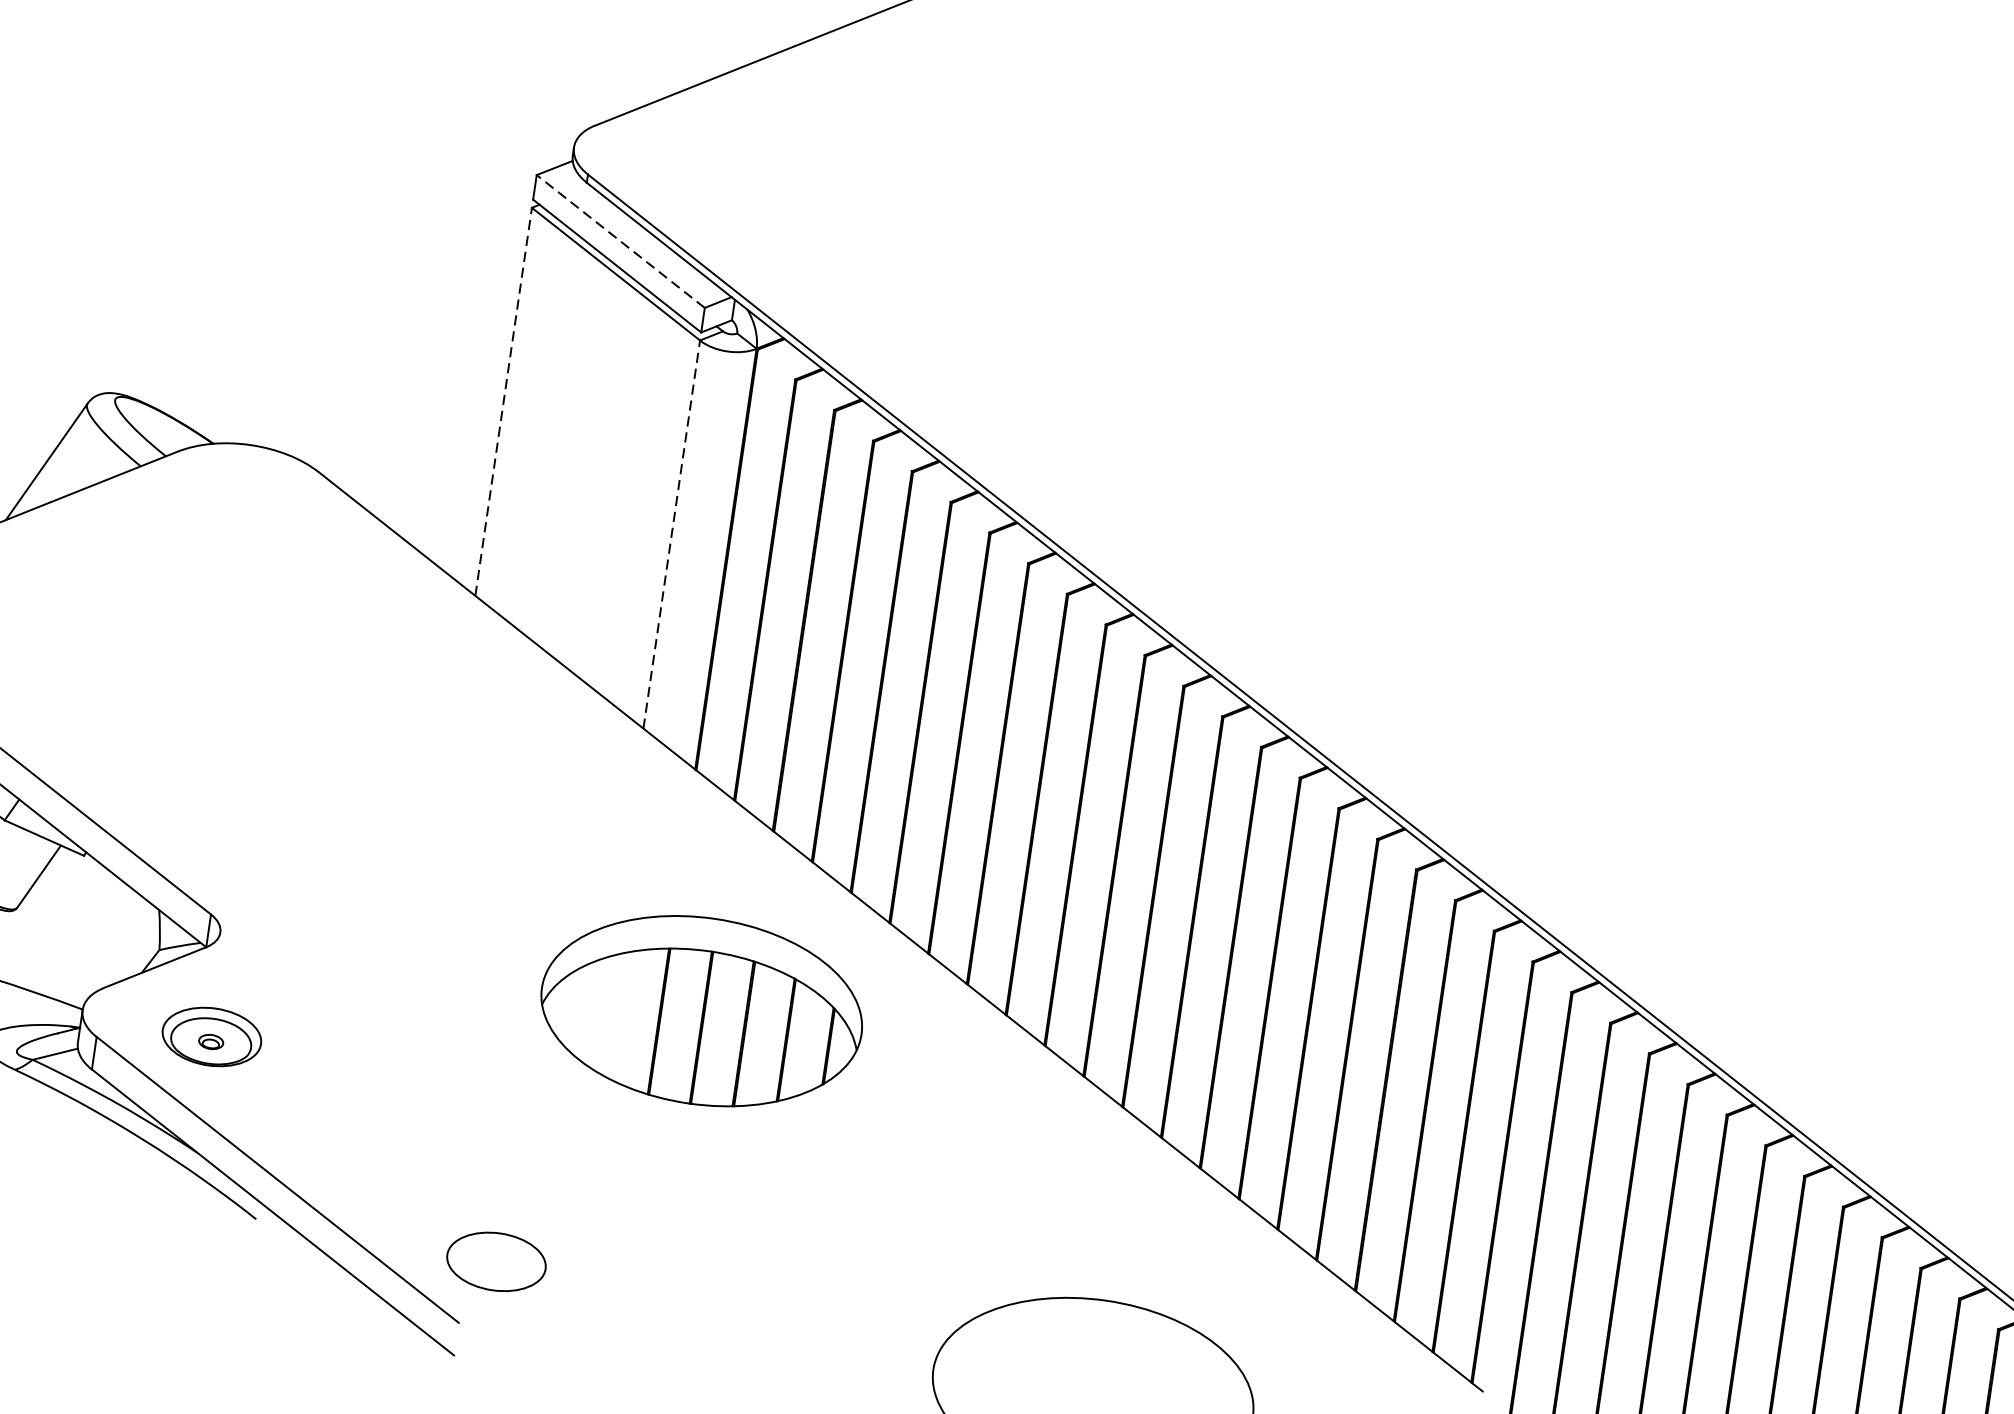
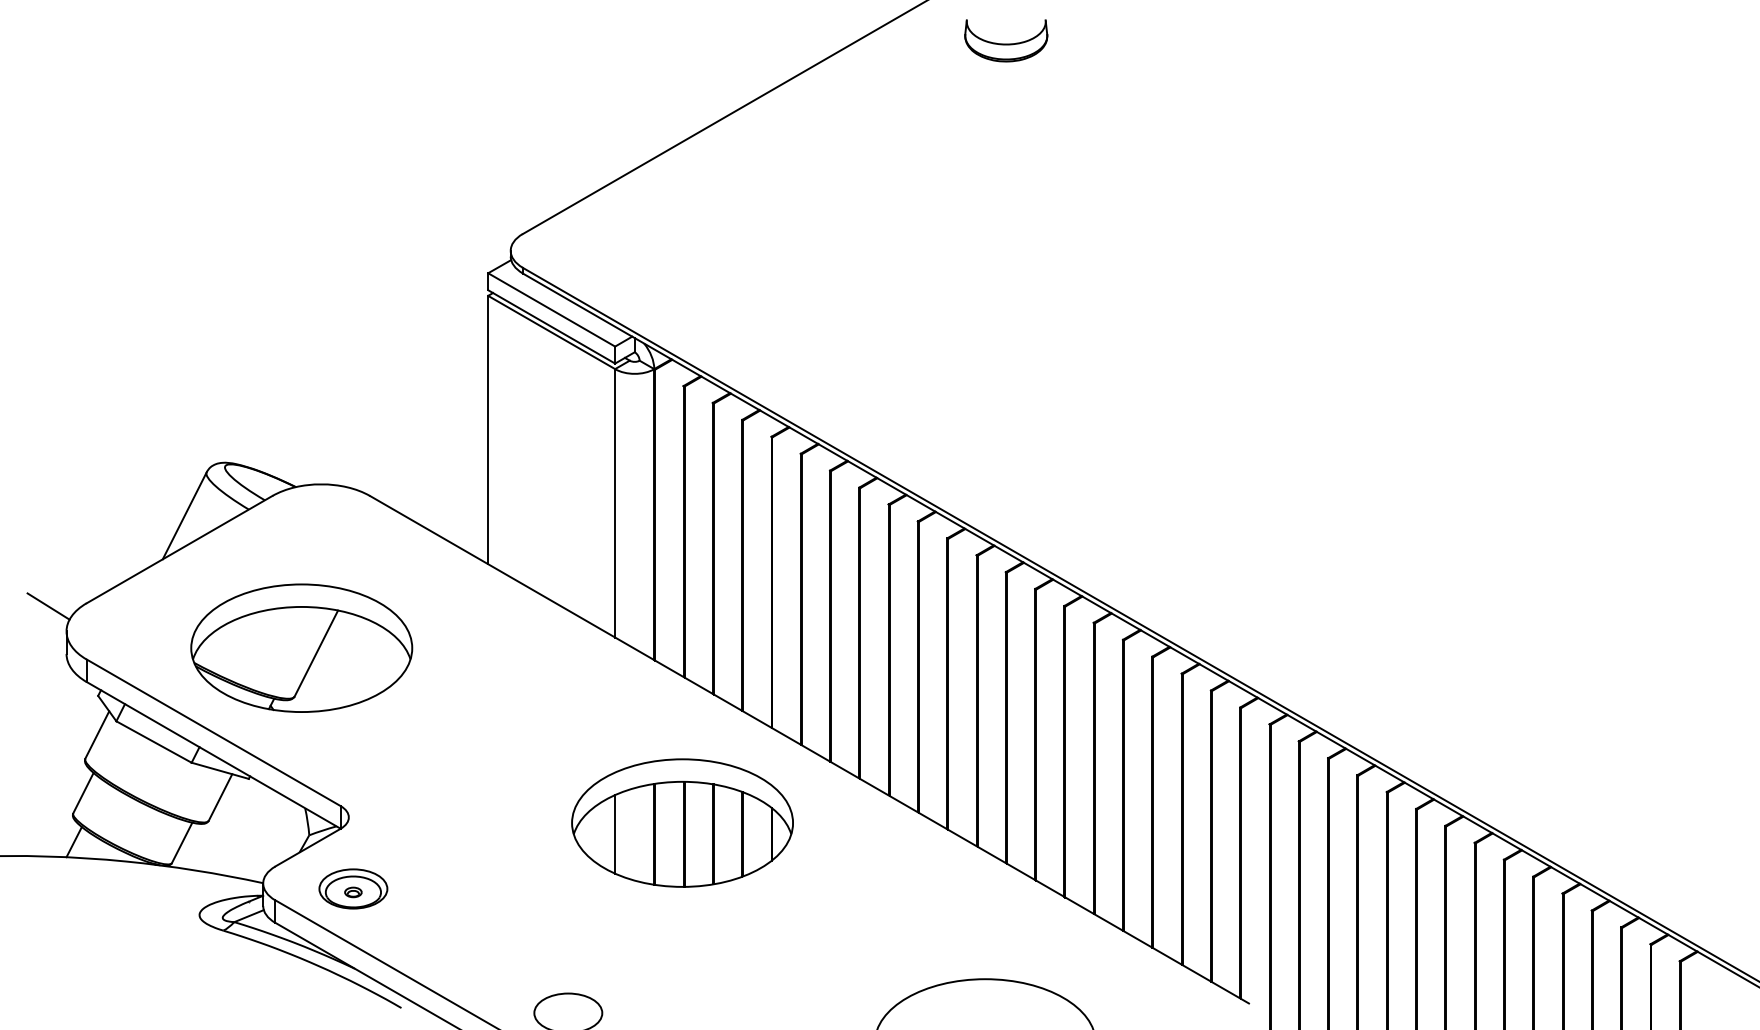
line: (620, 240) -> (551, 309), dashed -> solid
line: (504, 401) -> (488, 429), dashed -> solid
line: (672, 533) -> (615, 502), dashed -> solid
part: (187, 676) -> (301, 647), added
line: (602, 1013) -> (615, 834), added

